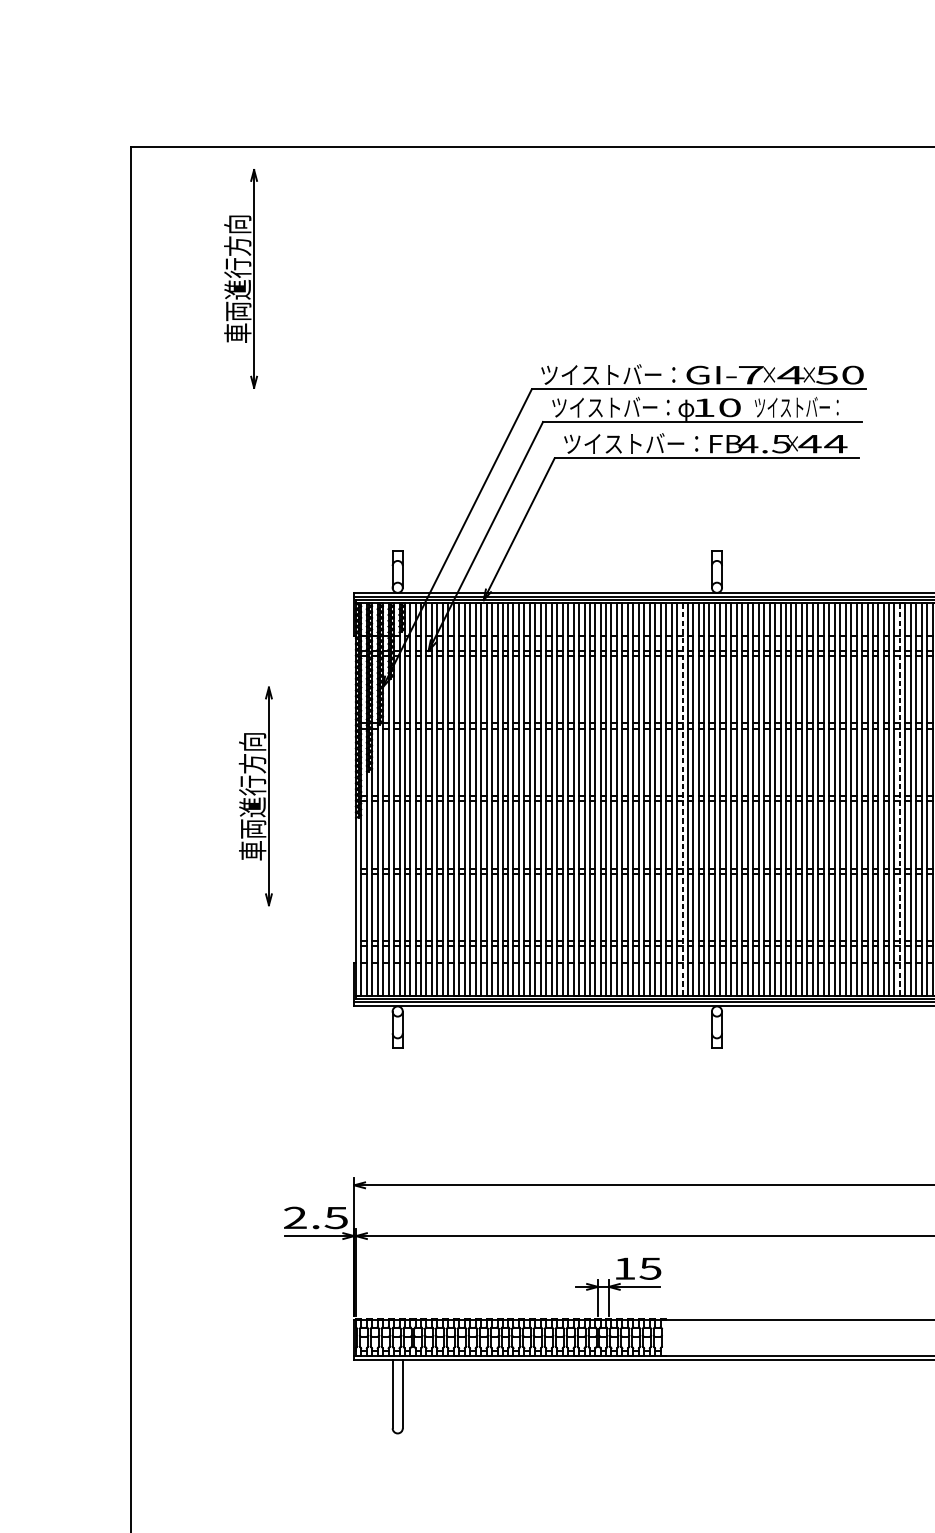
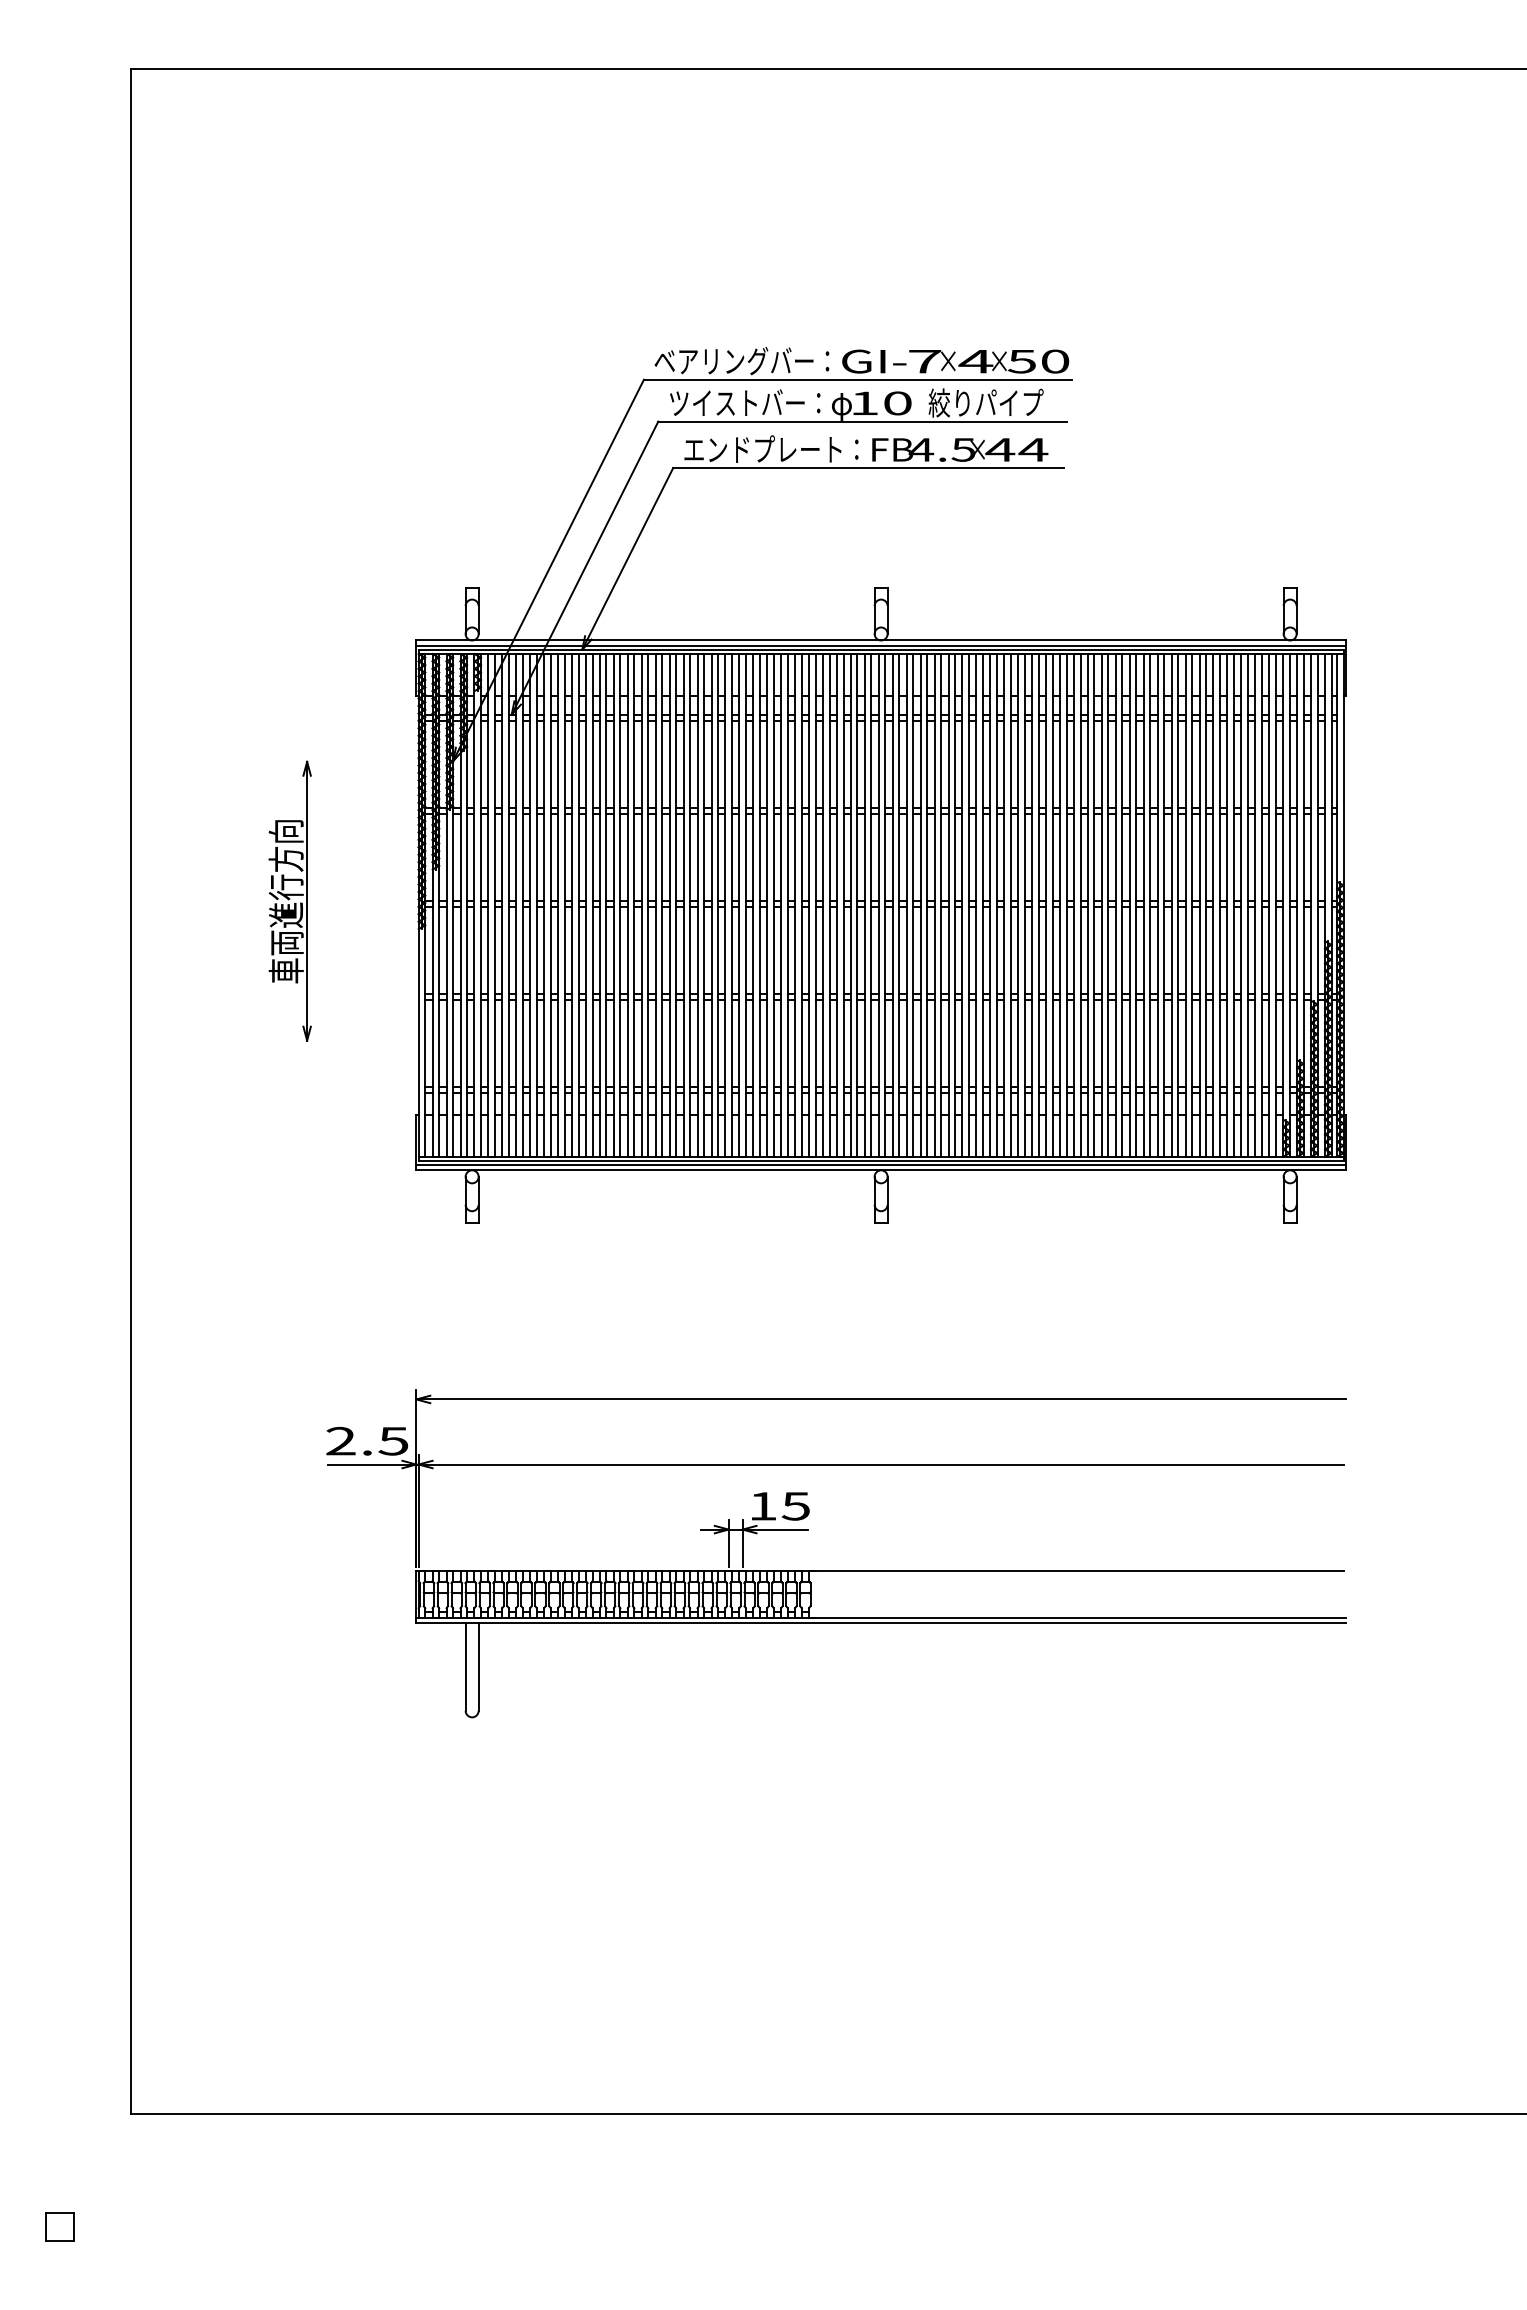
part: (240, 278) -> (270, 237), removed
text: (608, 374) -> (741, 360), ツイストバー： -> ベアリングバー：
text: (798, 407) -> (985, 402), ツイストバー： -> 絞りパイプ
text: (631, 442) -> (771, 448), ツイストバー： -> エンドプレート：
line: (682, 799) -> (836, 905), dashed -> solid
line: (899, 799) -> (1115, 905), dashed -> solid

